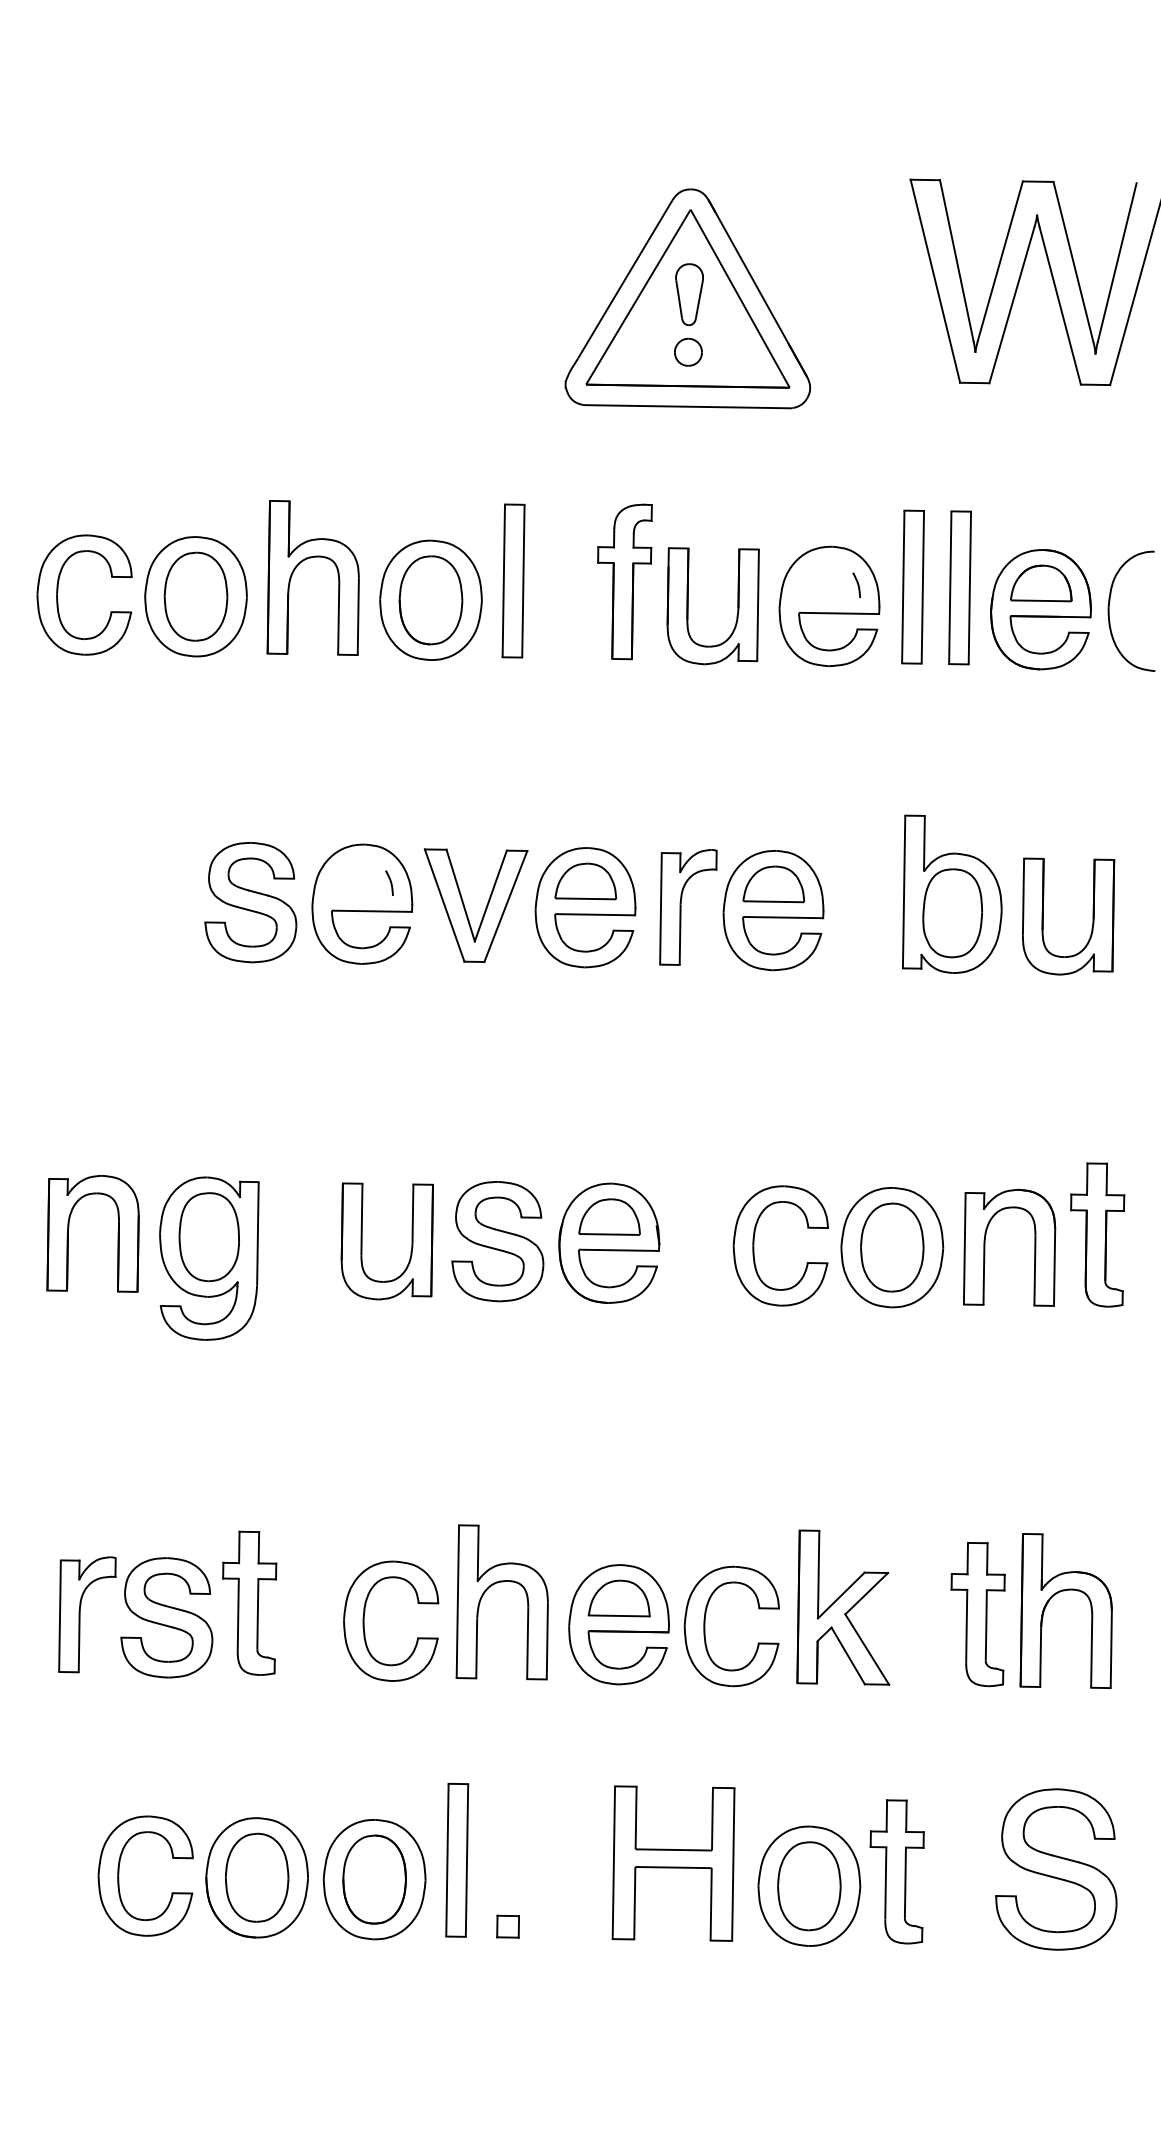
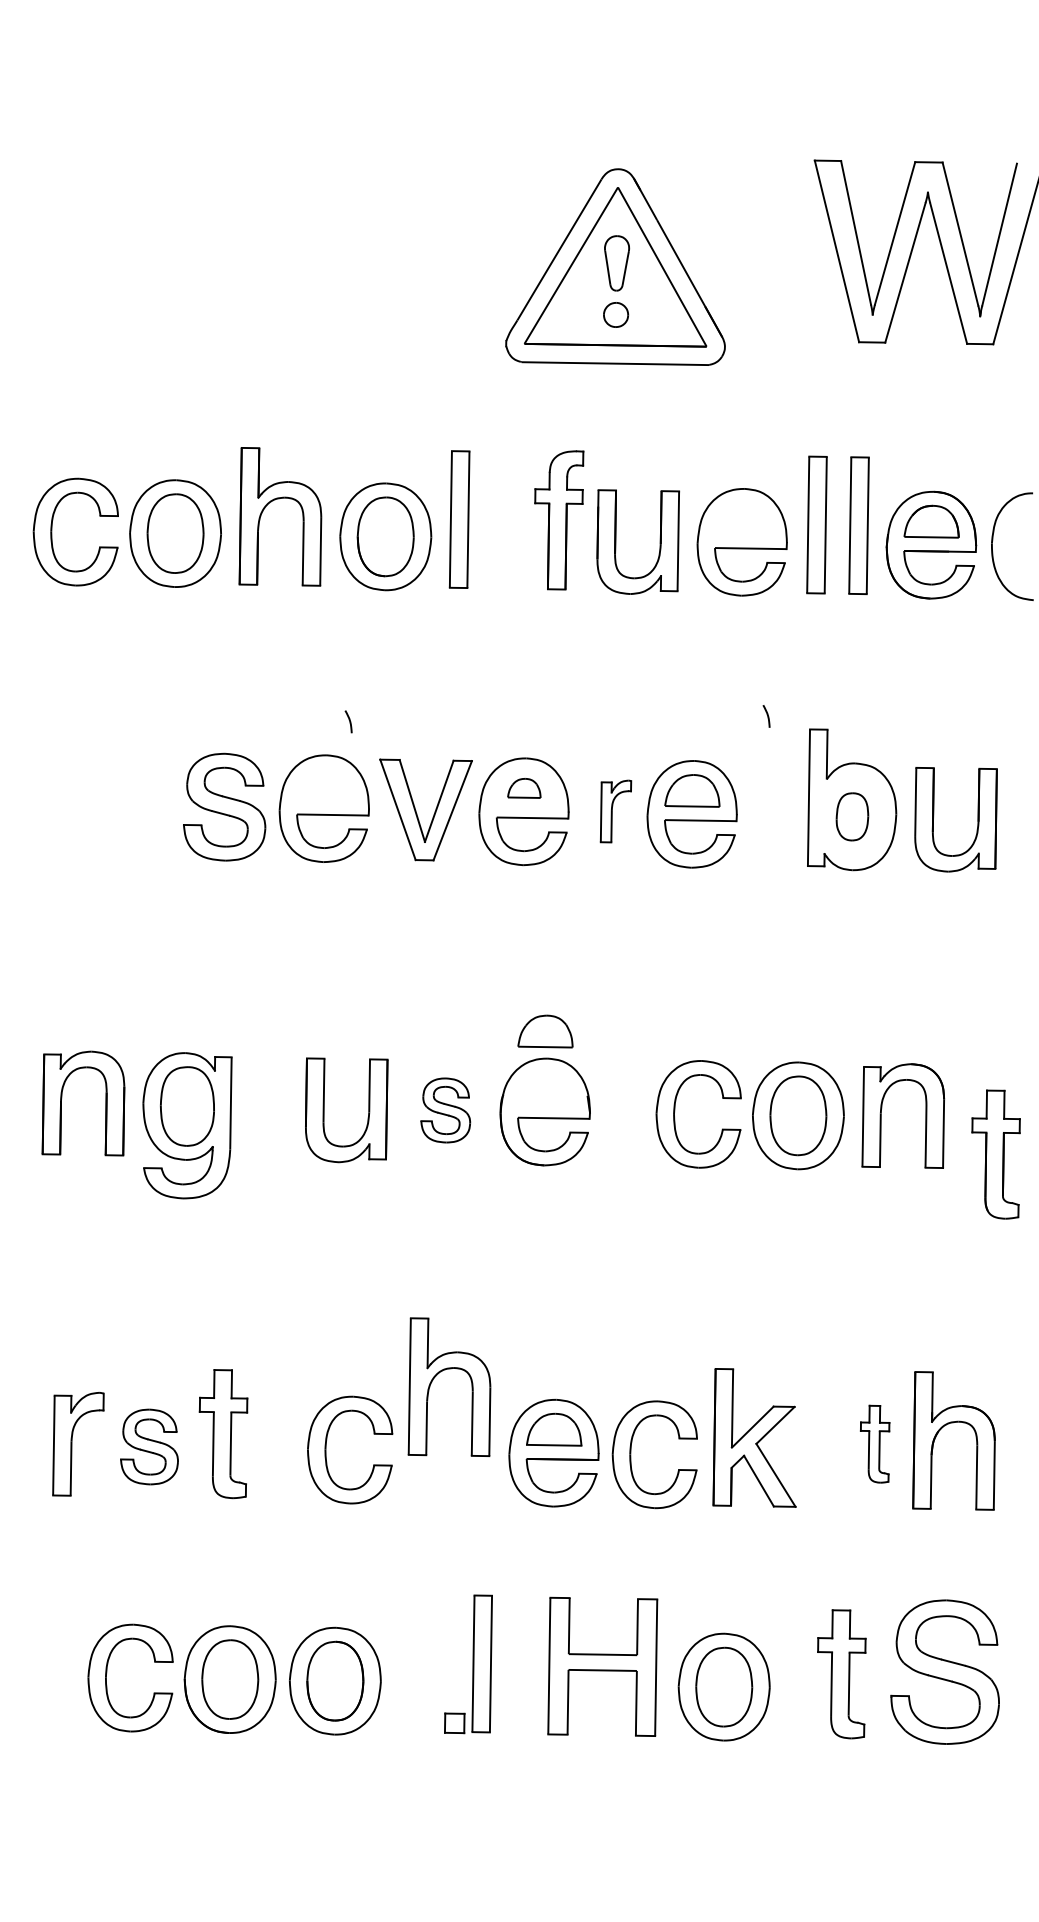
curve: (857, 585) -> (767, 716), moved
part: (586, 881) -> (524, 788), size x0.6
curve: (390, 882) -> (349, 721), moved
part: (687, 907) -> (615, 811), size x0.6
part: (952, 912) -> (852, 816), size x0.6
part: (609, 1217) -> (545, 1031), moved
part: (1096, 1234) -> (995, 1154), moved
part: (497, 1241) -> (445, 1110), size x0.6
part: (489, 1588) -> (438, 1374), moved
part: (977, 1615) -> (874, 1444), size x0.6
part: (166, 1617) -> (149, 1446), size x0.7
part: (456, 1859) -> (481, 1663), moved
part: (896, 1872) -> (841, 1674), moved

